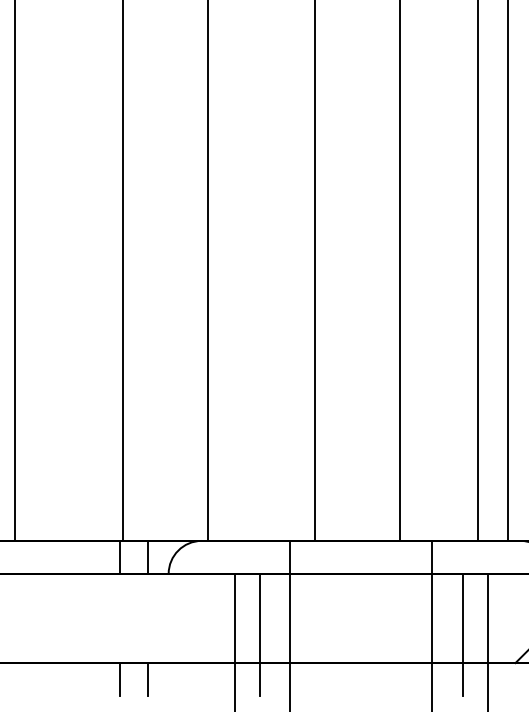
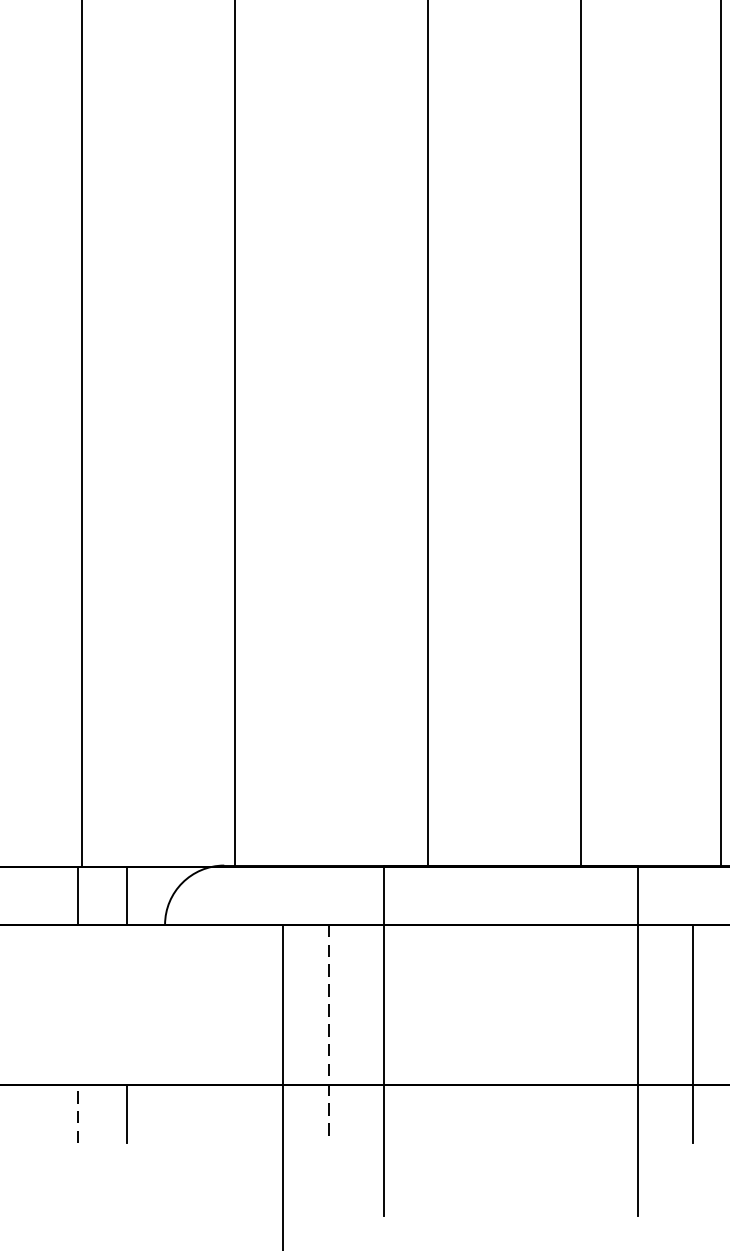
line: (259, 634) -> (328, 1033), solid -> dashed
line: (120, 678) -> (78, 1112), solid -> dashed

